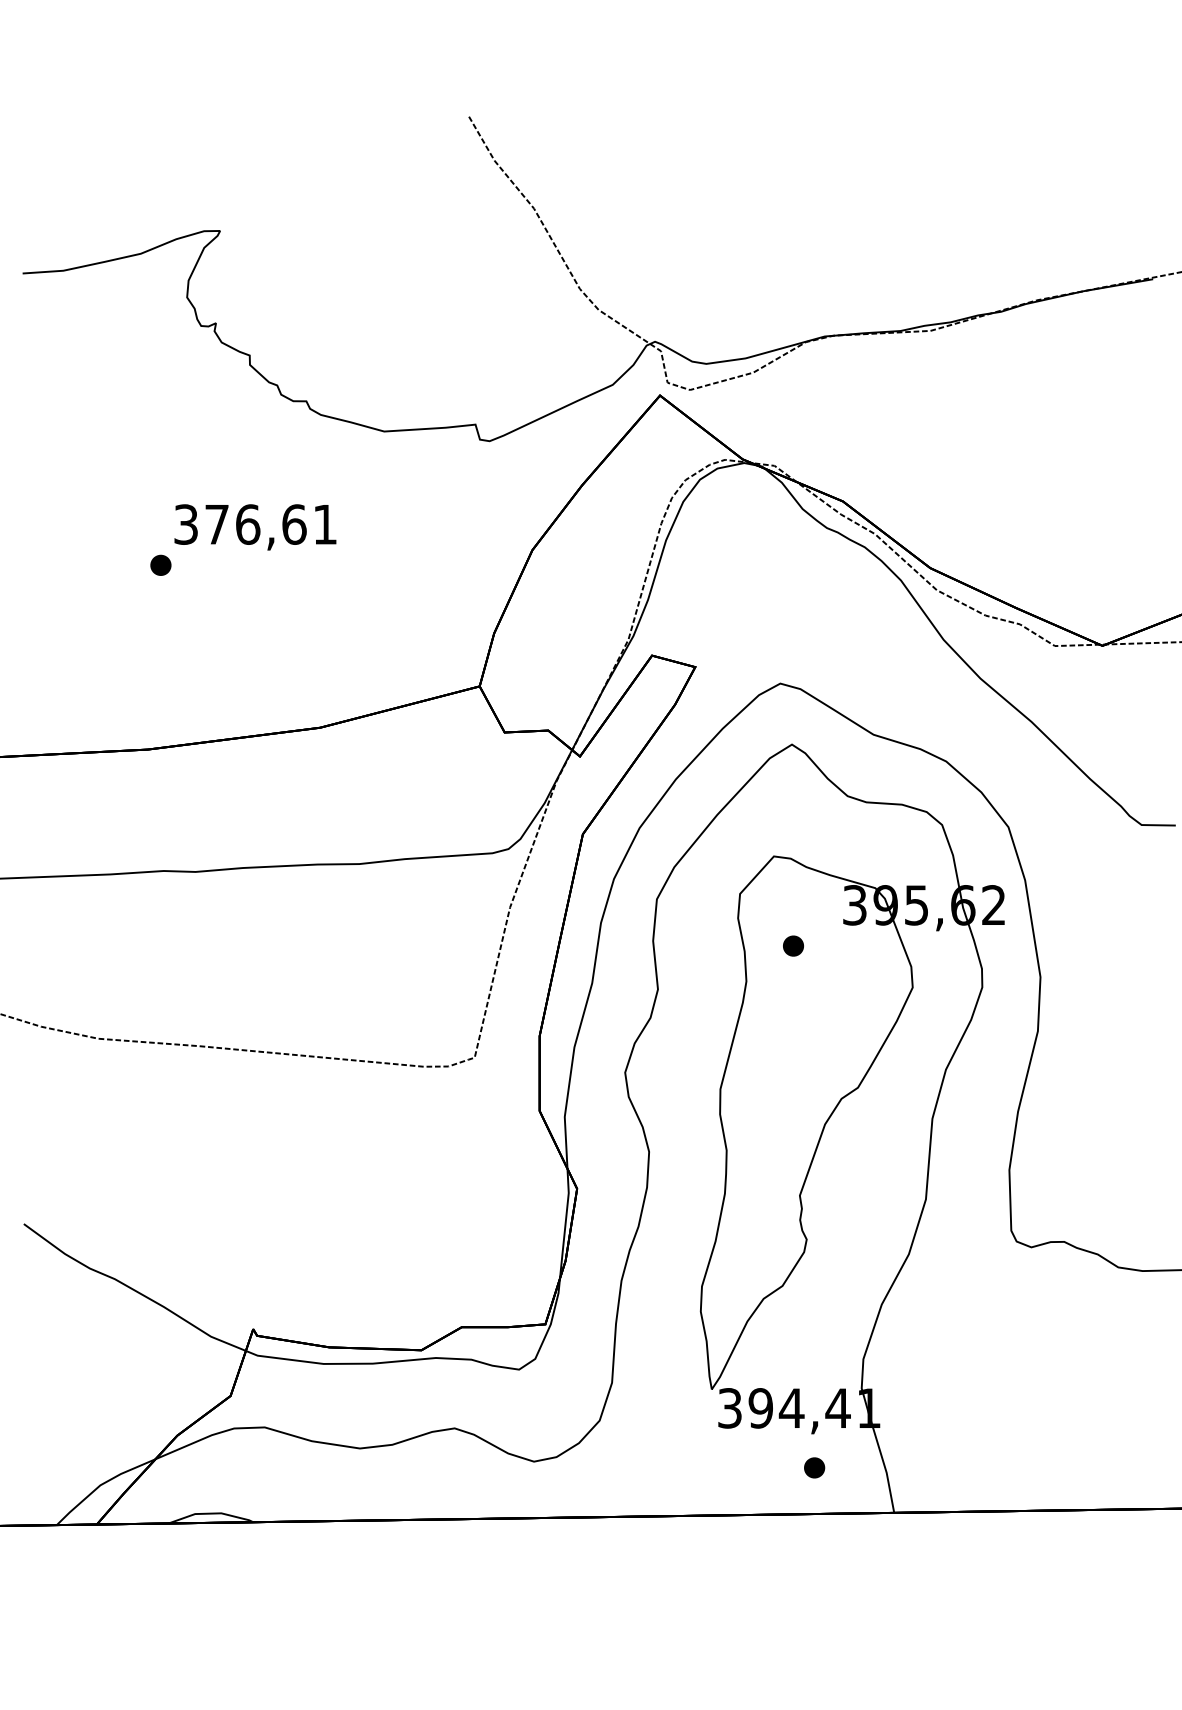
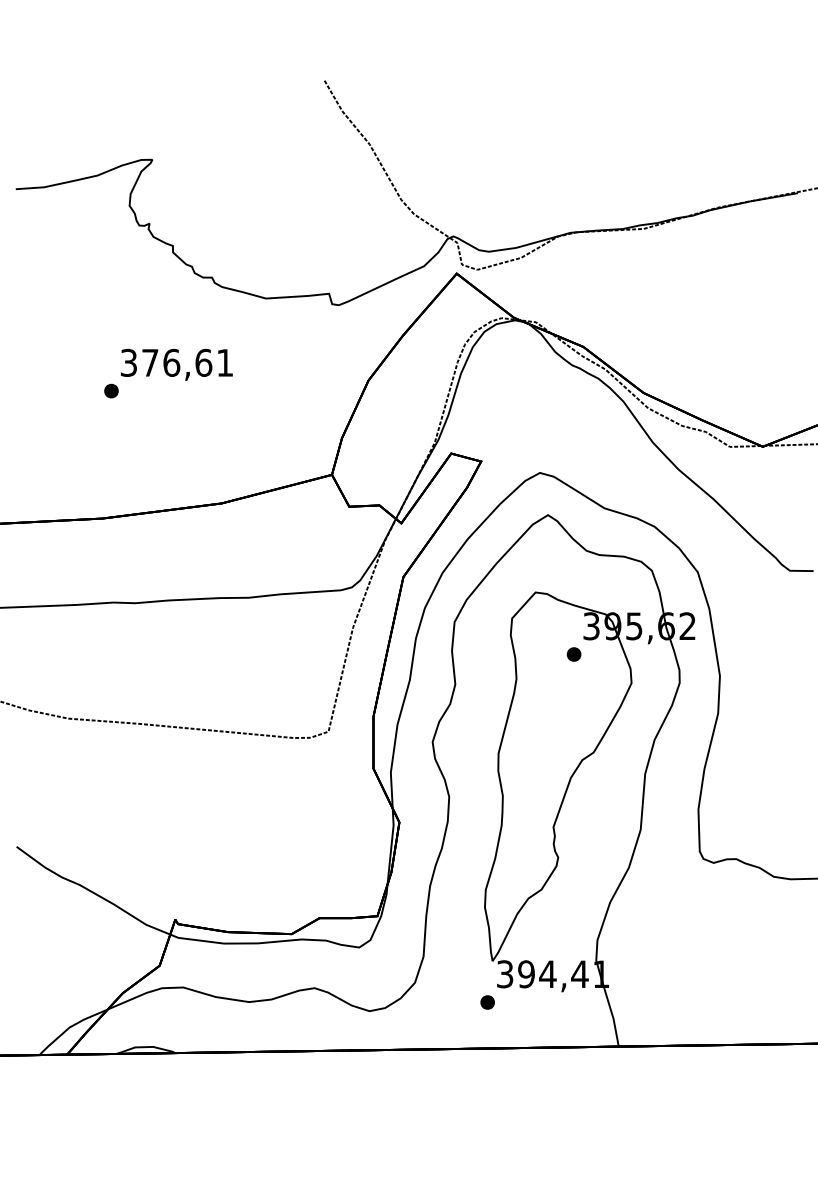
part: (792, 946) -> (573, 654), moved
part: (814, 1467) -> (487, 1002), moved

